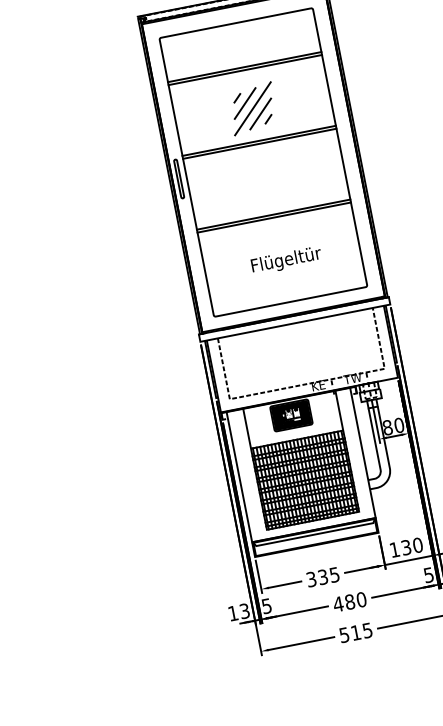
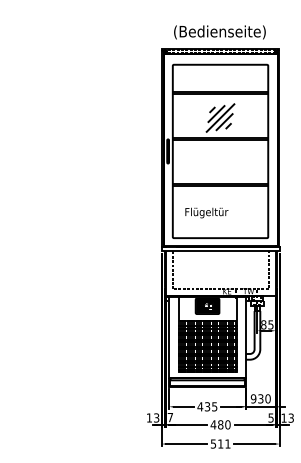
text: (285, 259) -> (206, 212), moved
text: (398, 424) -> (270, 324), 80 -> 85
text: (394, 549) -> (253, 398), 130 -> 930
text: (311, 578) -> (200, 406), 335 -> 435
text: (265, 606) -> (169, 417), 5 -> 7
text: (366, 629) -> (227, 443), 515 -> 511

